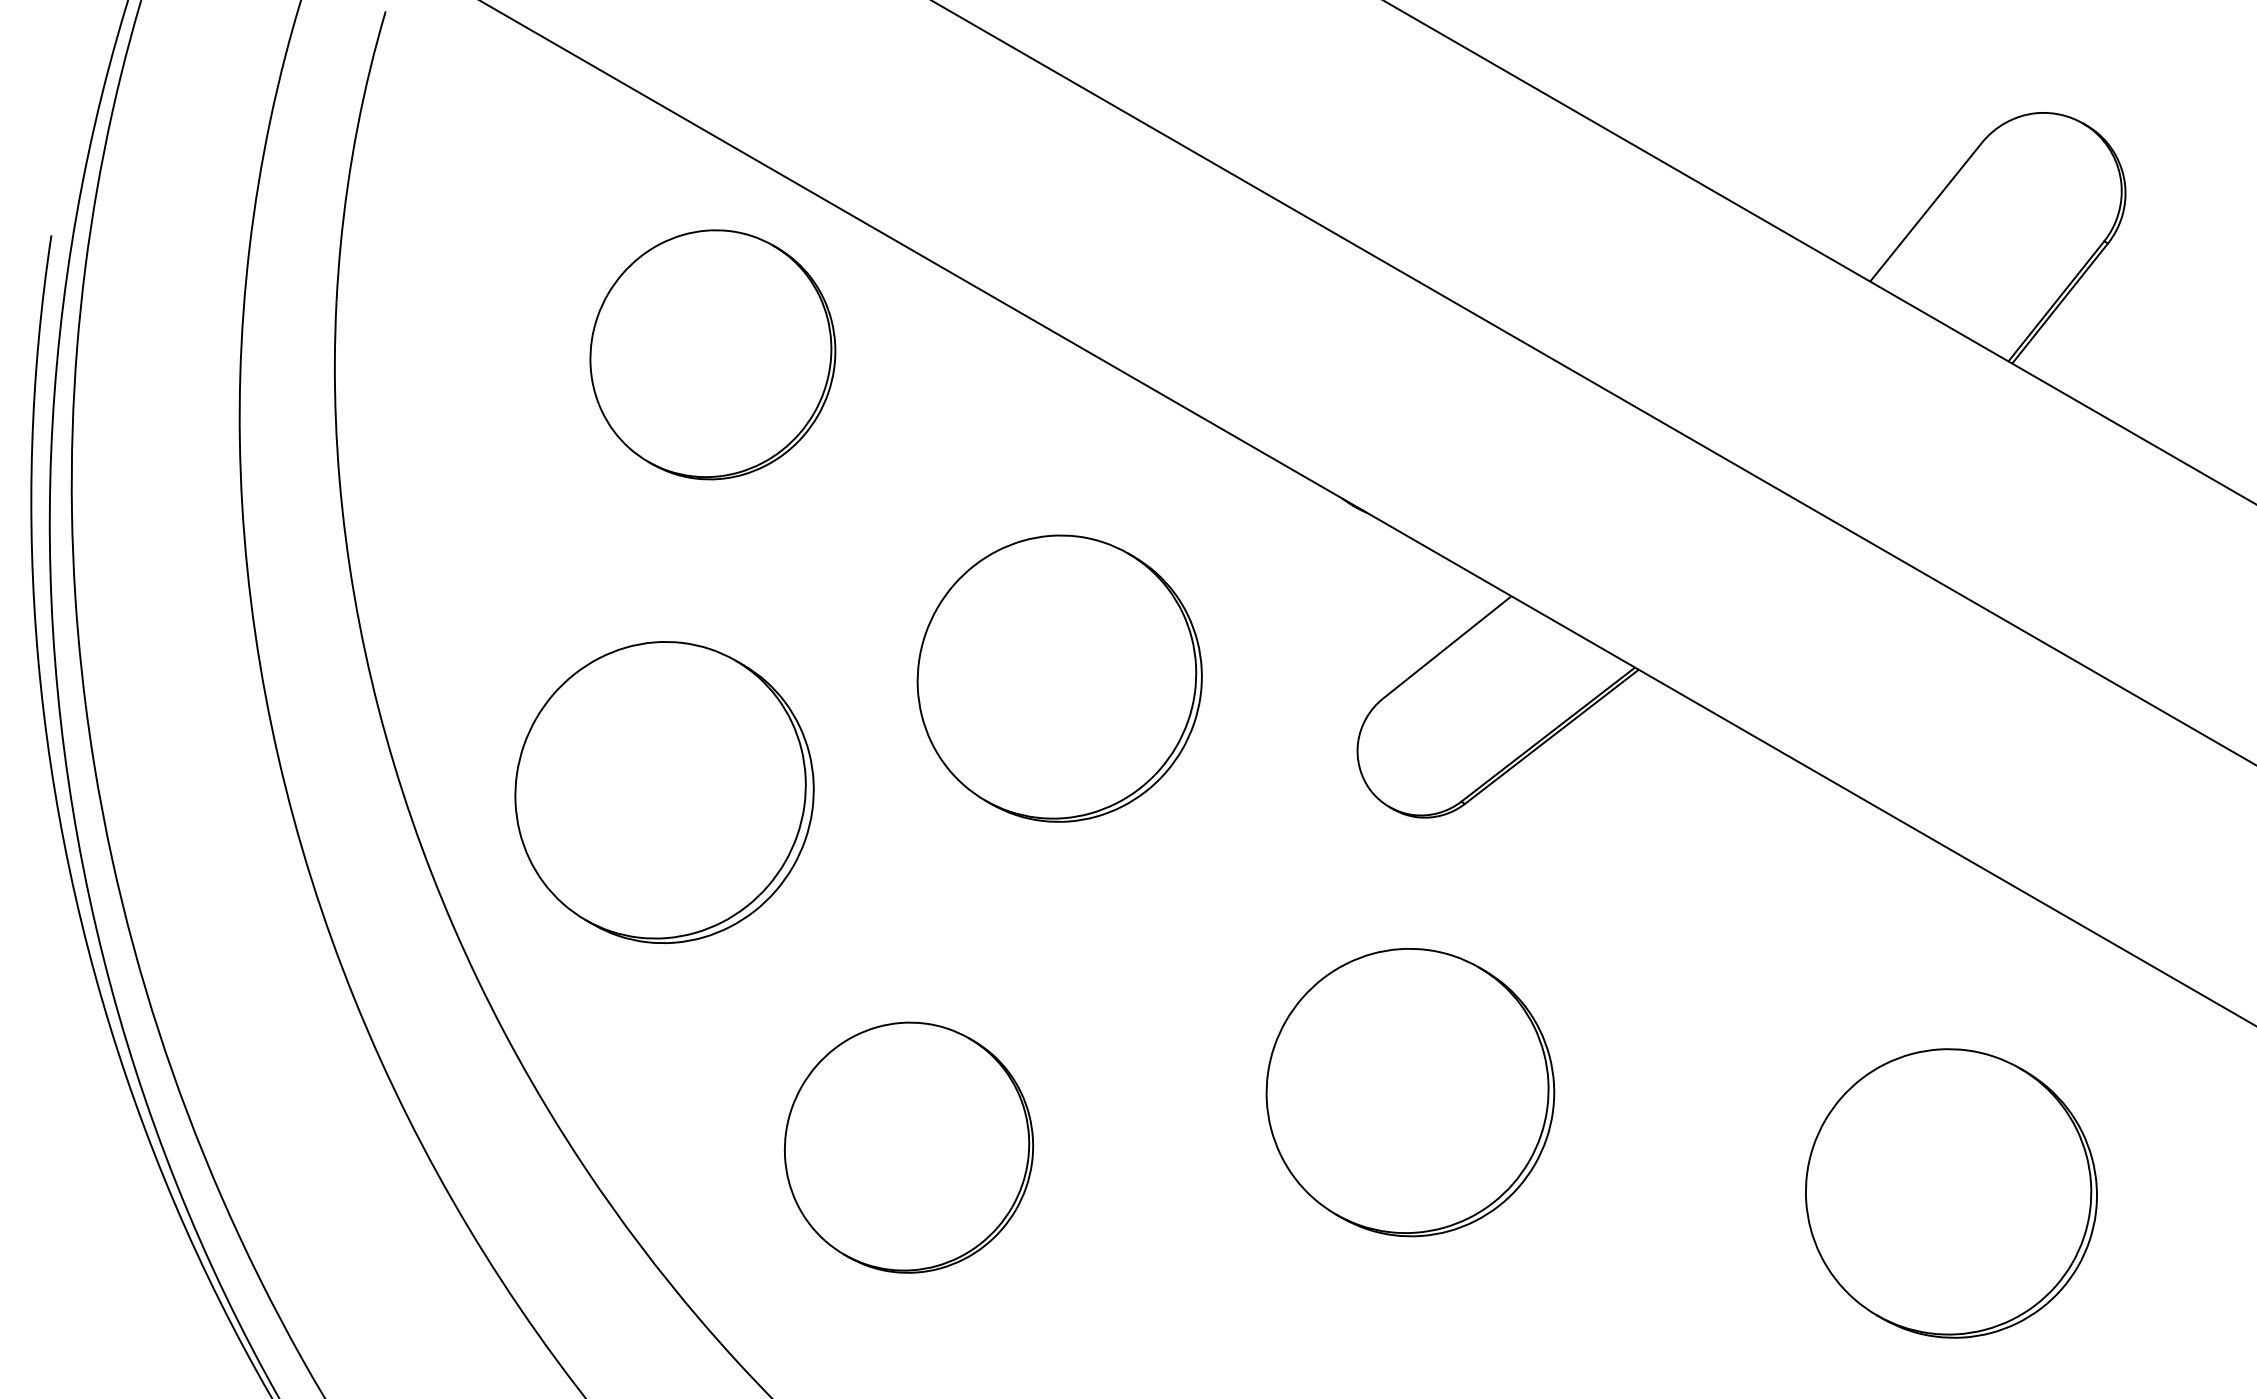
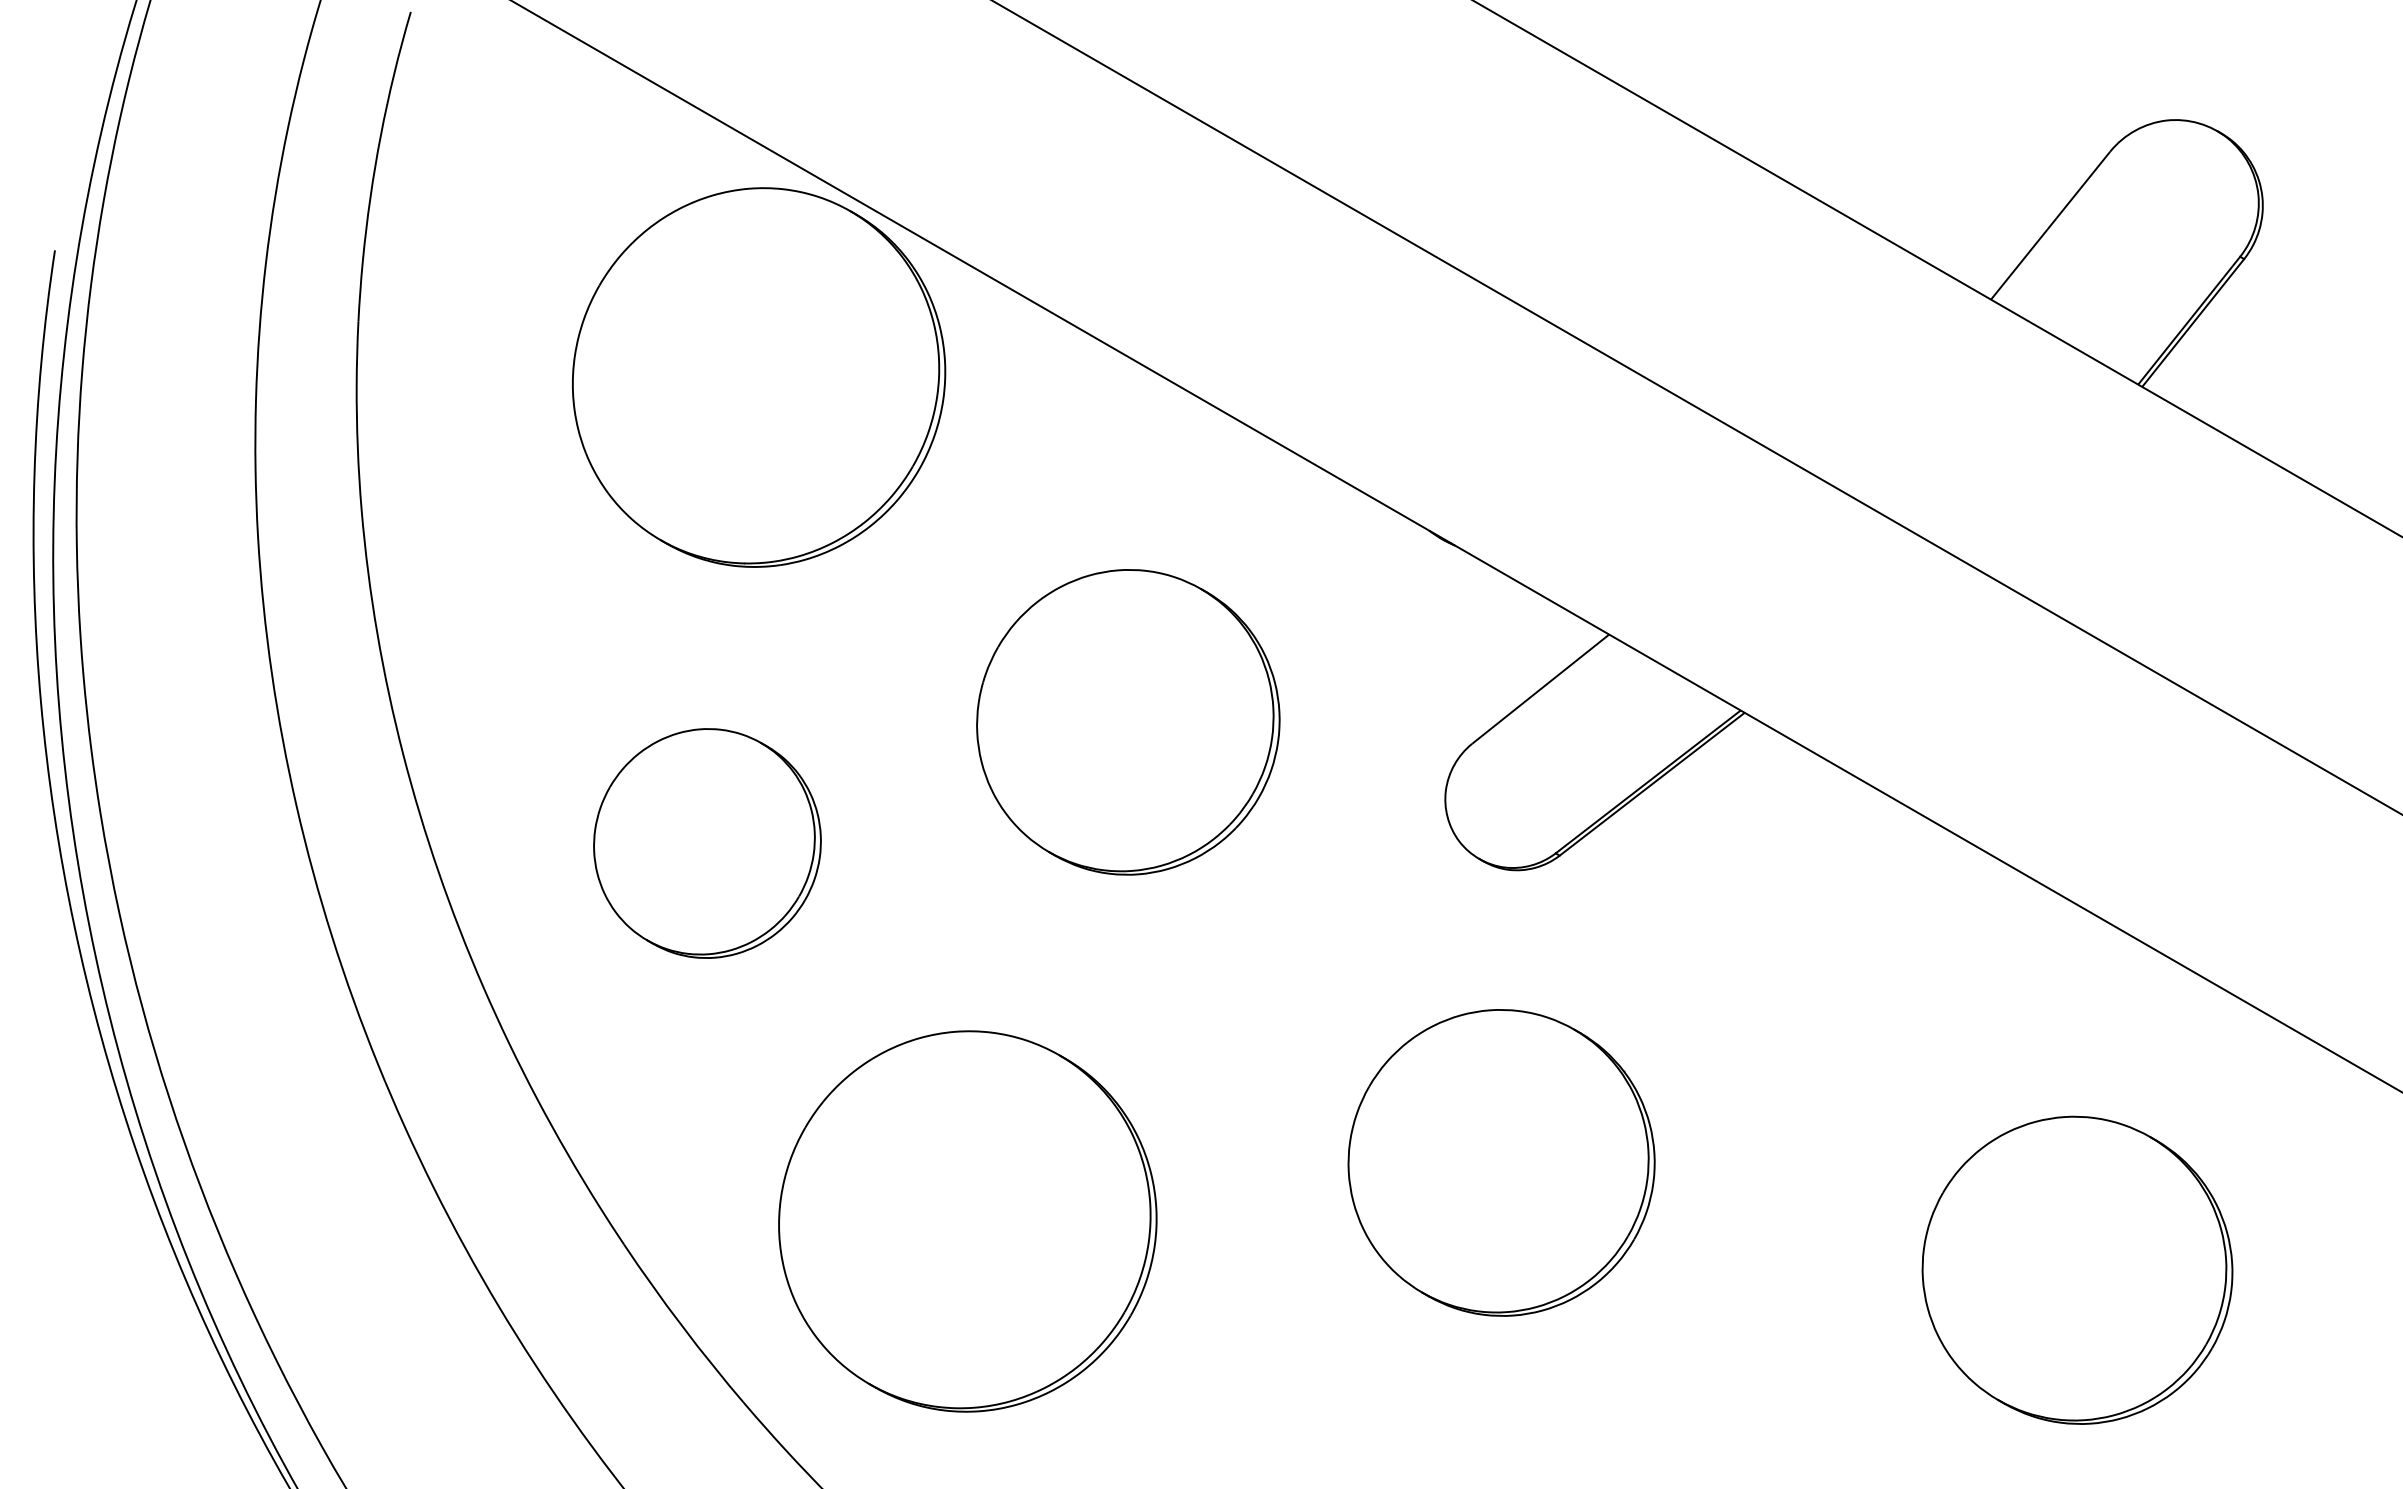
part: (712, 354) -> (758, 377), size x1.43
part: (663, 792) -> (706, 843), size x0.71
part: (908, 1147) -> (967, 1221), size x1.43

